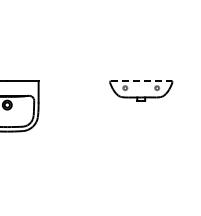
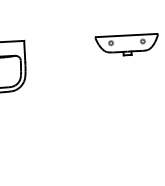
line: (141, 81) -> (126, 35), dashed -> solid

